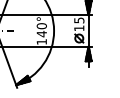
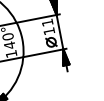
text: (79, 20) -> (47, 22), 15 -> 11

